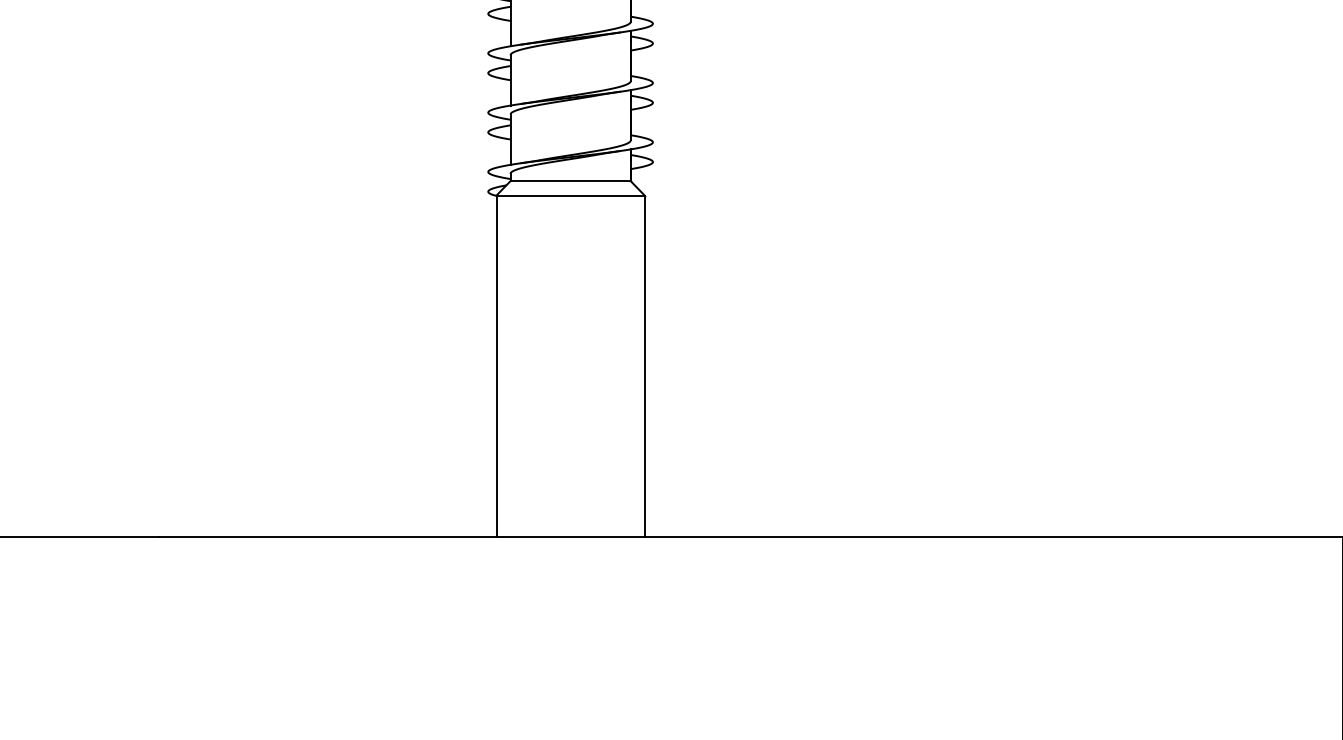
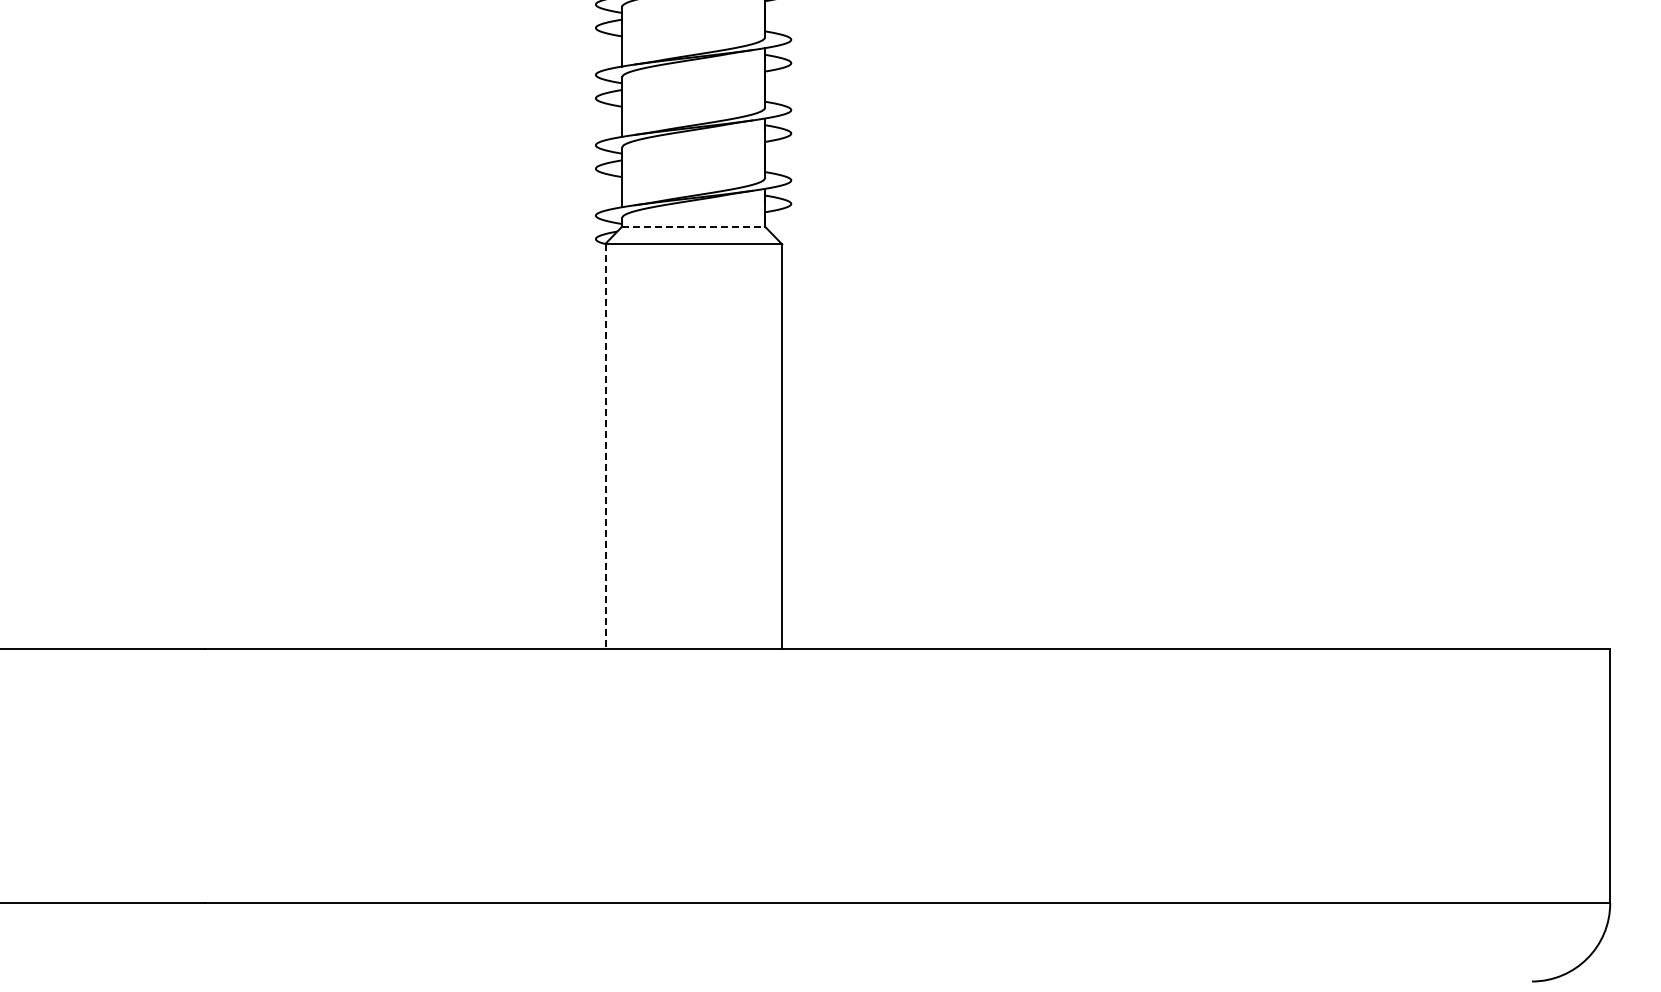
line: (571, 181) -> (694, 226), solid -> dashed
line: (496, 366) -> (605, 446), solid -> dashed

